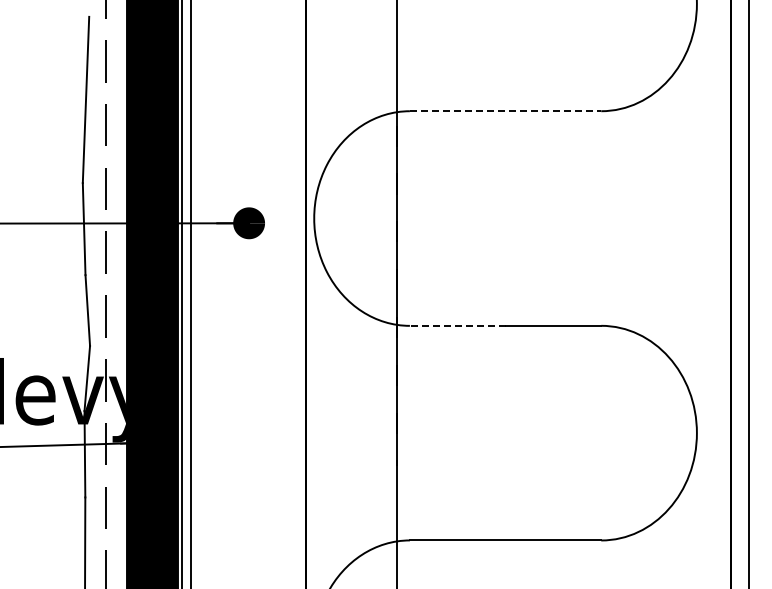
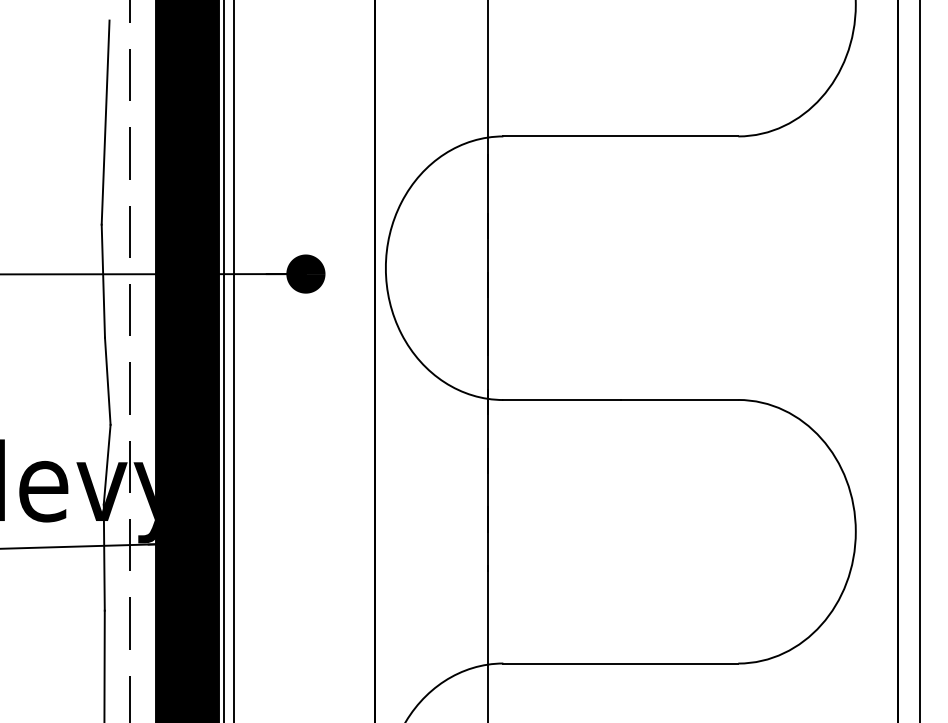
line: (505, 111) -> (620, 136), dashed -> solid
line: (457, 325) -> (561, 399), dashed -> solid

